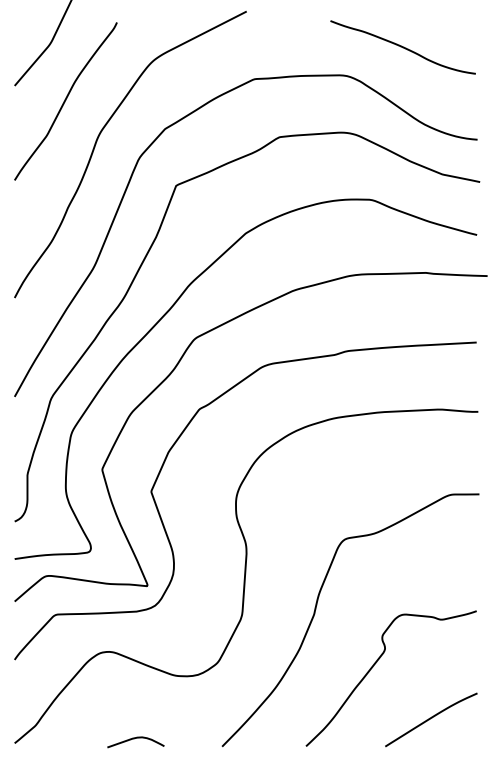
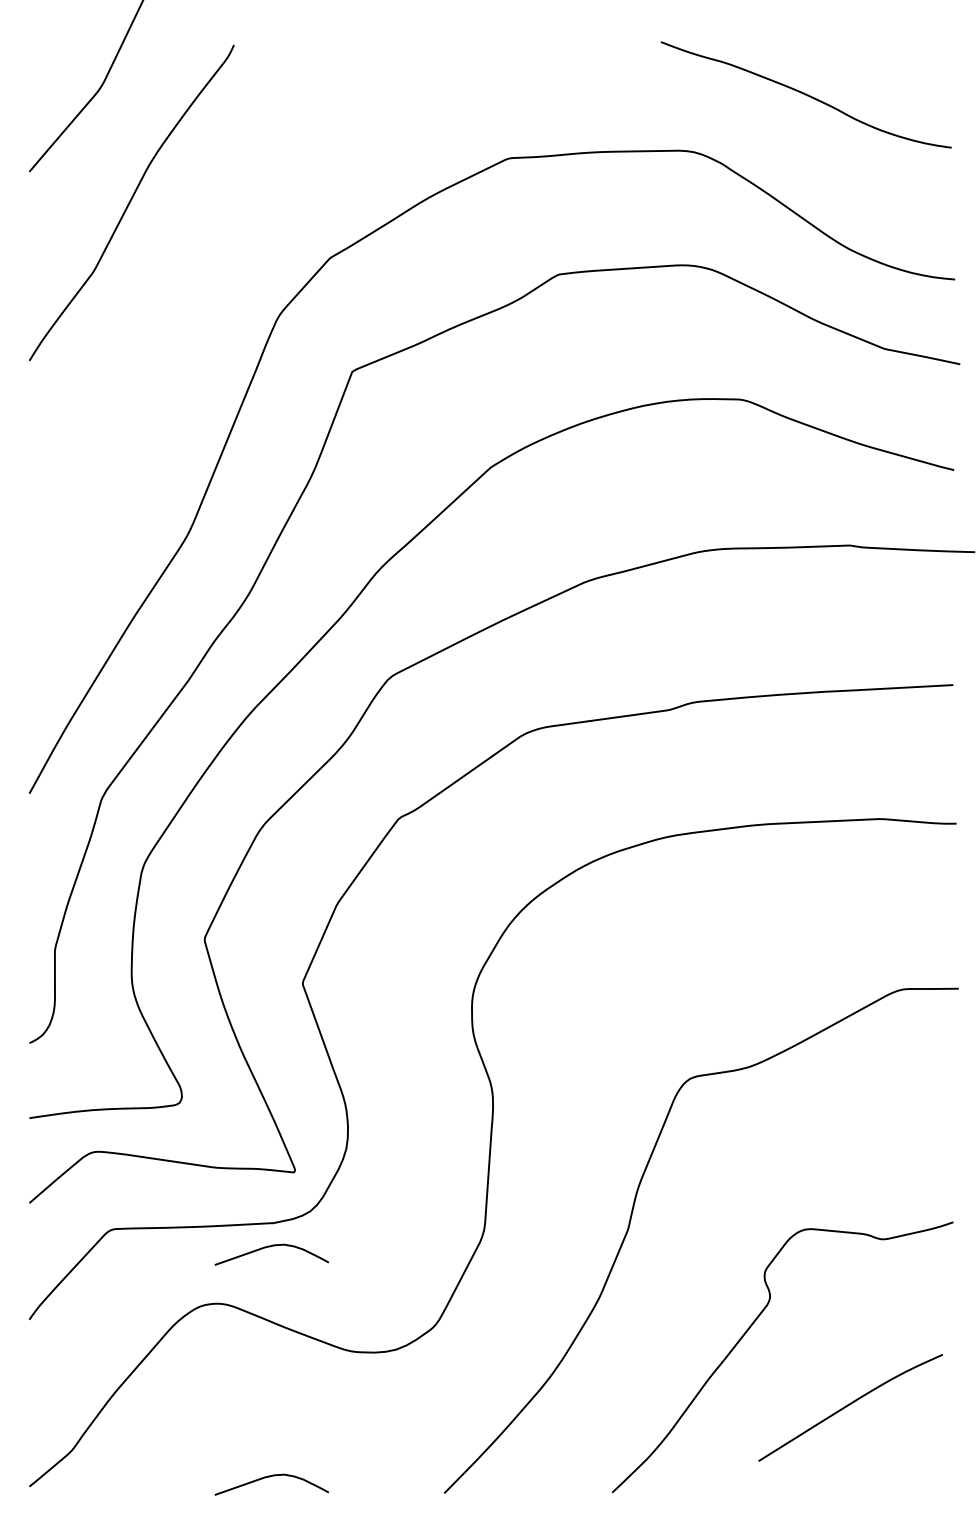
curve: (98, 139) -> (197, 279), removed
curve: (134, 624) -> (269, 1248), added
curve: (431, 718) -> (850, 1404), moved

